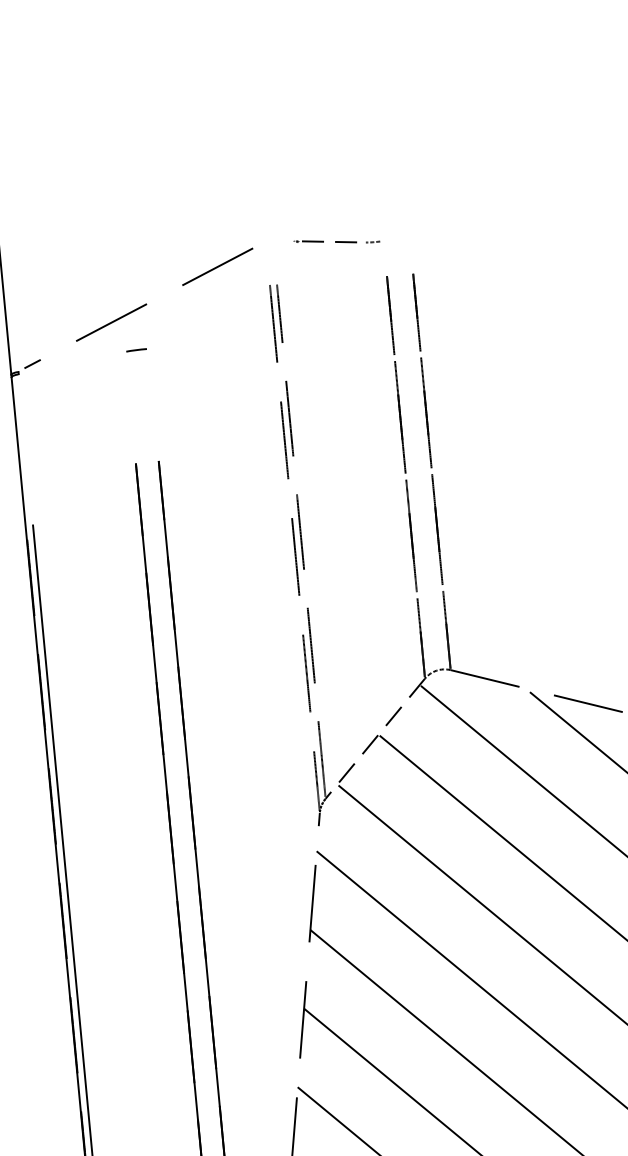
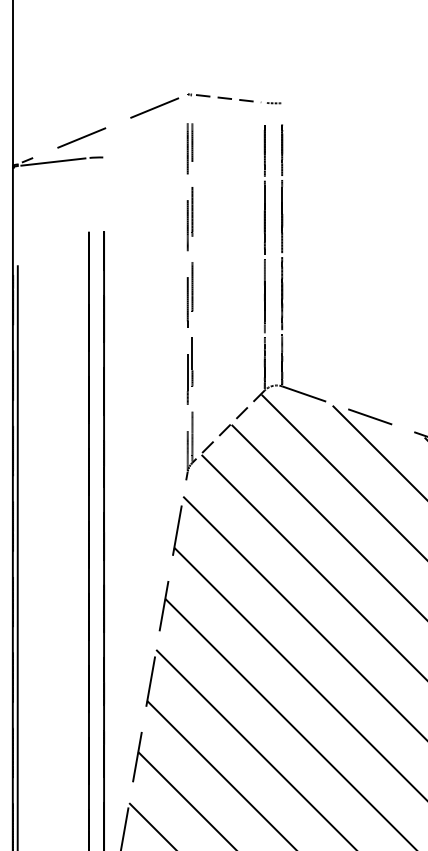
part: (337, 240) -> (234, 98), size x1.67
line: (72, 362) -> (53, 161), added

